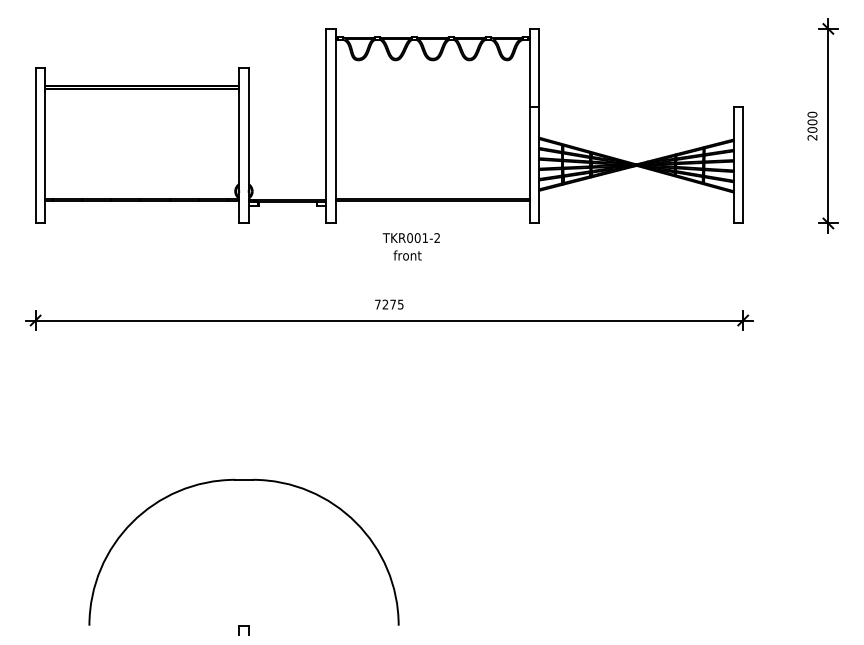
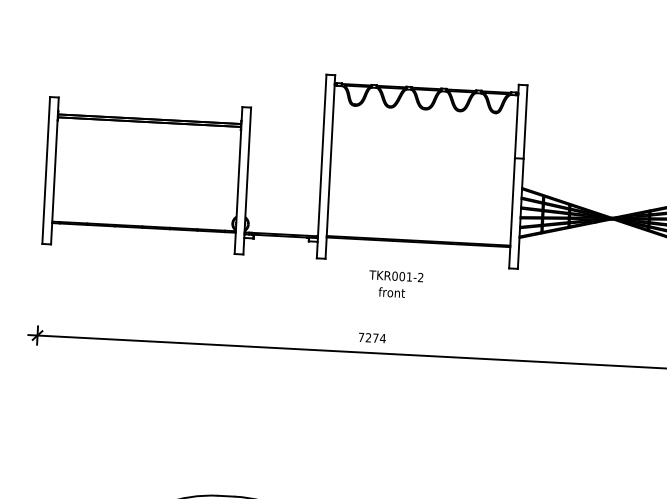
text: (400, 304) -> (382, 338), 7275 -> 7274

